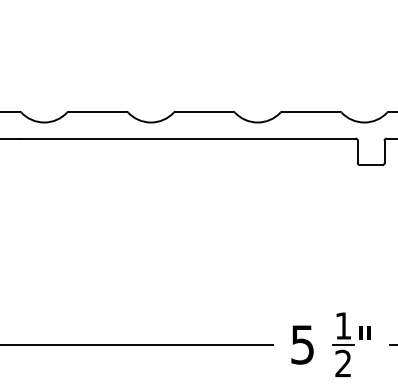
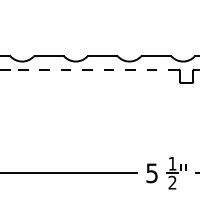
line: (188, 138) -> (94, 69), solid -> dashed

